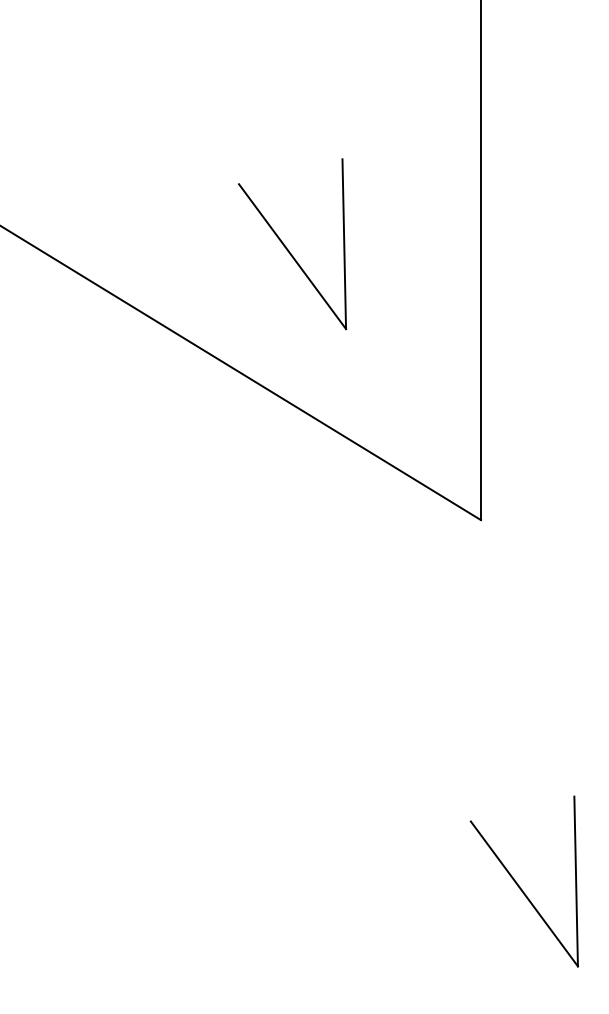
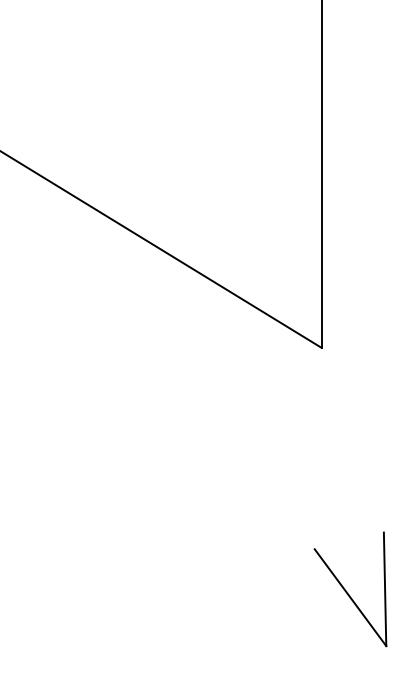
part: (292, 244) -> (195, 163), removed

